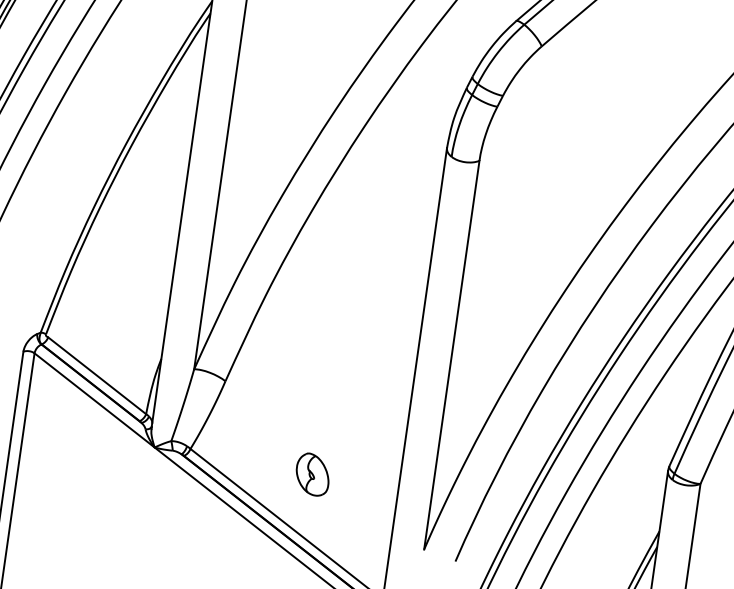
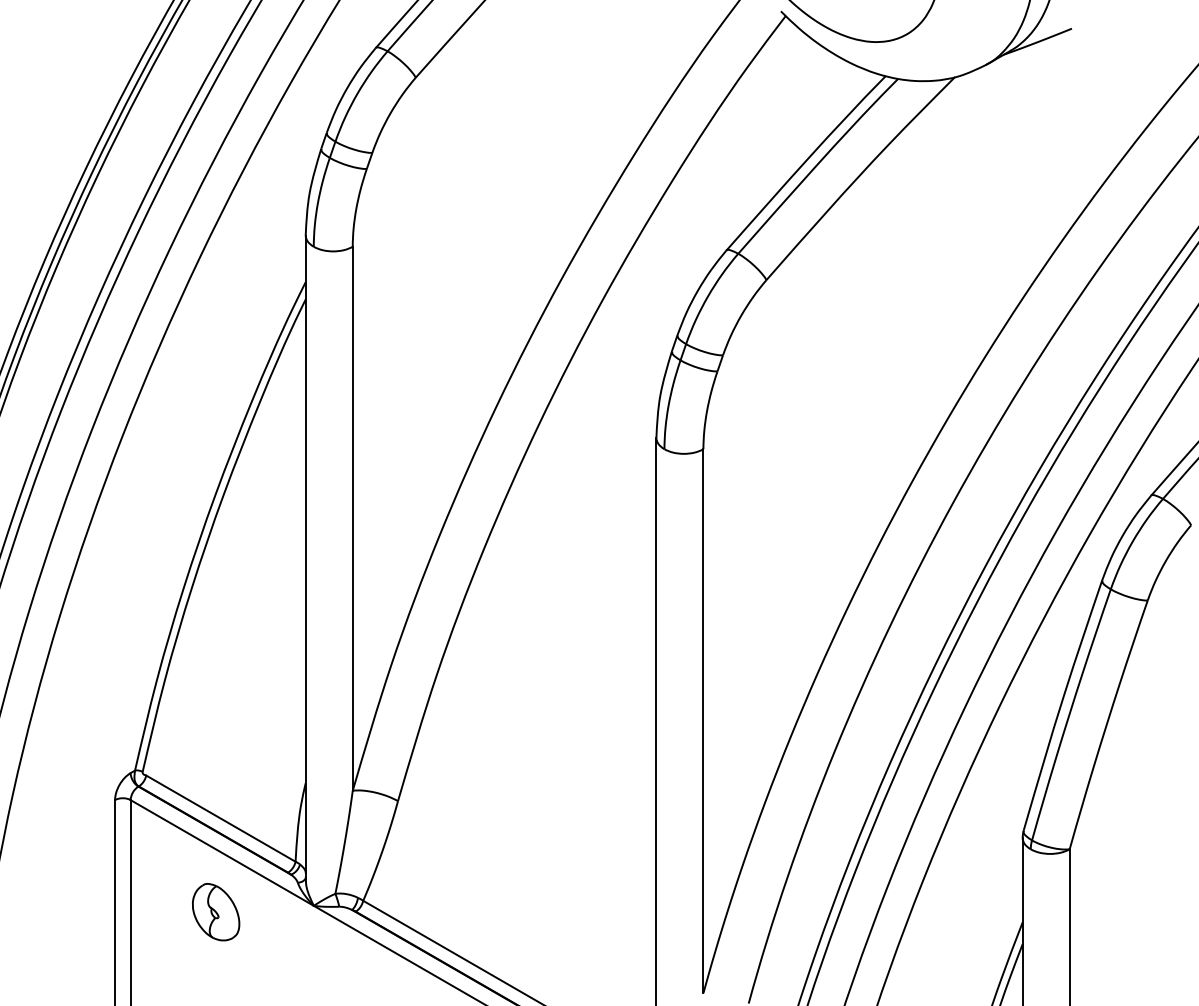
part: (313, 474) -> (216, 912), moved

